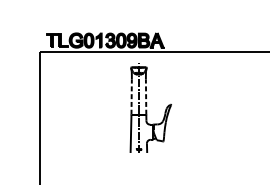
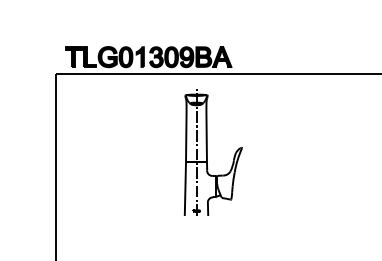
line: (131, 96) -> (186, 136), dashed -> solid
line: (145, 96) -> (206, 136), dashed -> solid

